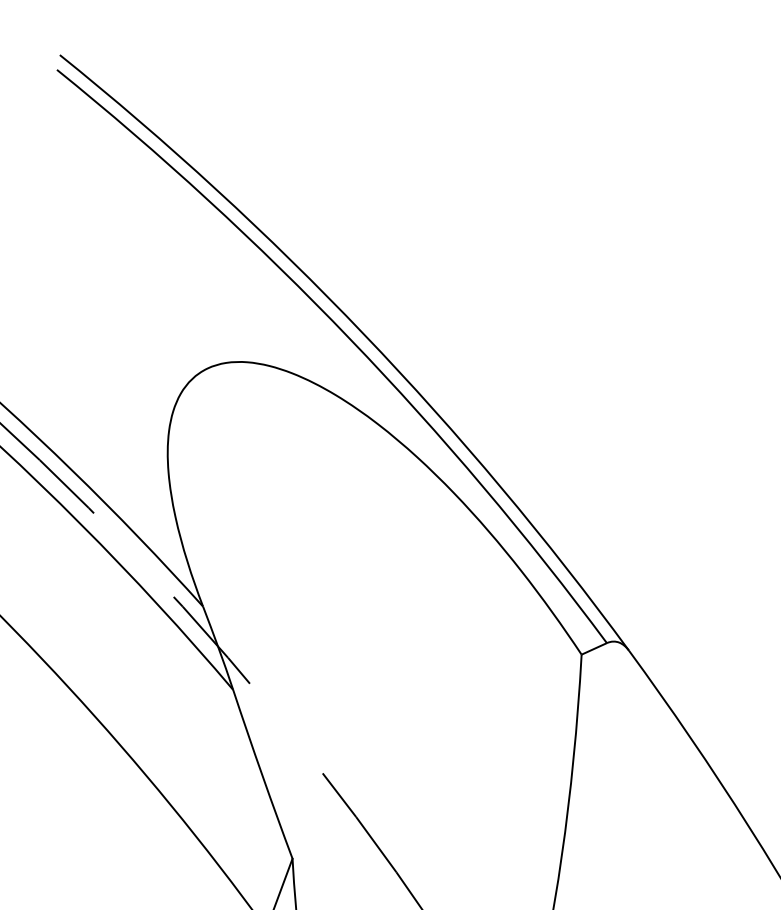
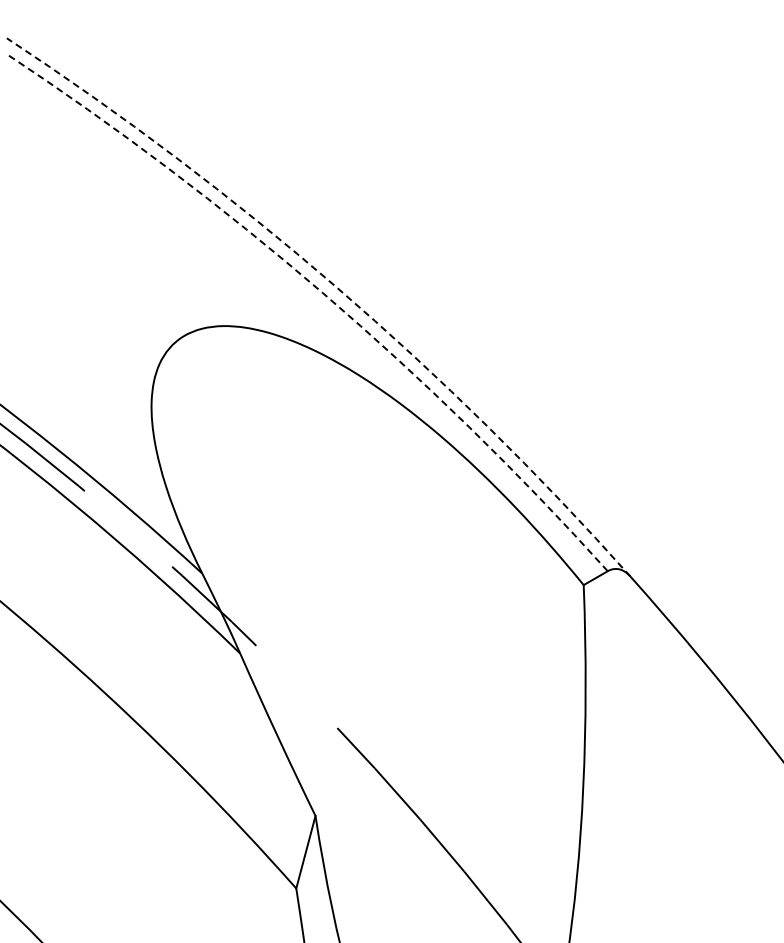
arc: (364, 334) -> (336, 287), solid -> dashed
arc: (350, 339) -> (323, 293), solid -> dashed

